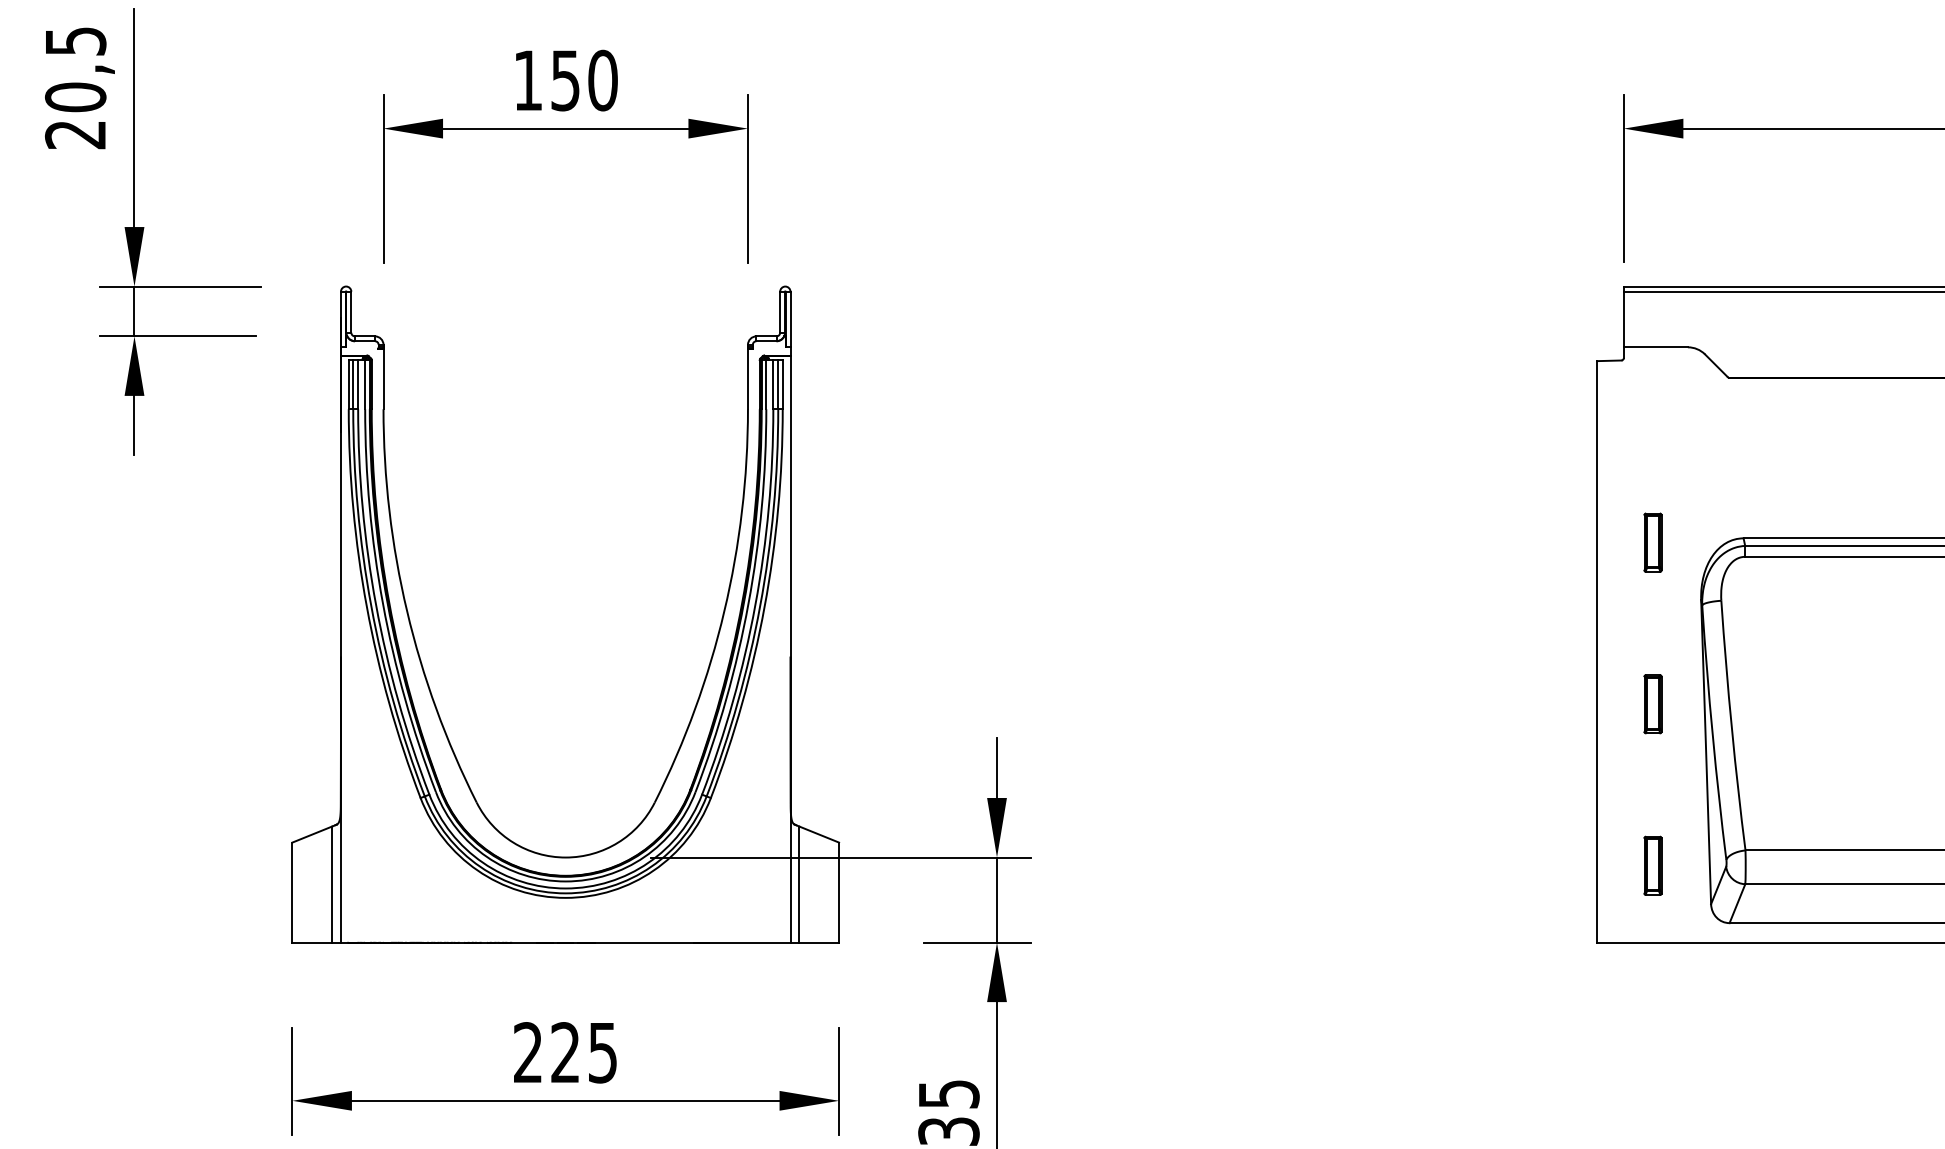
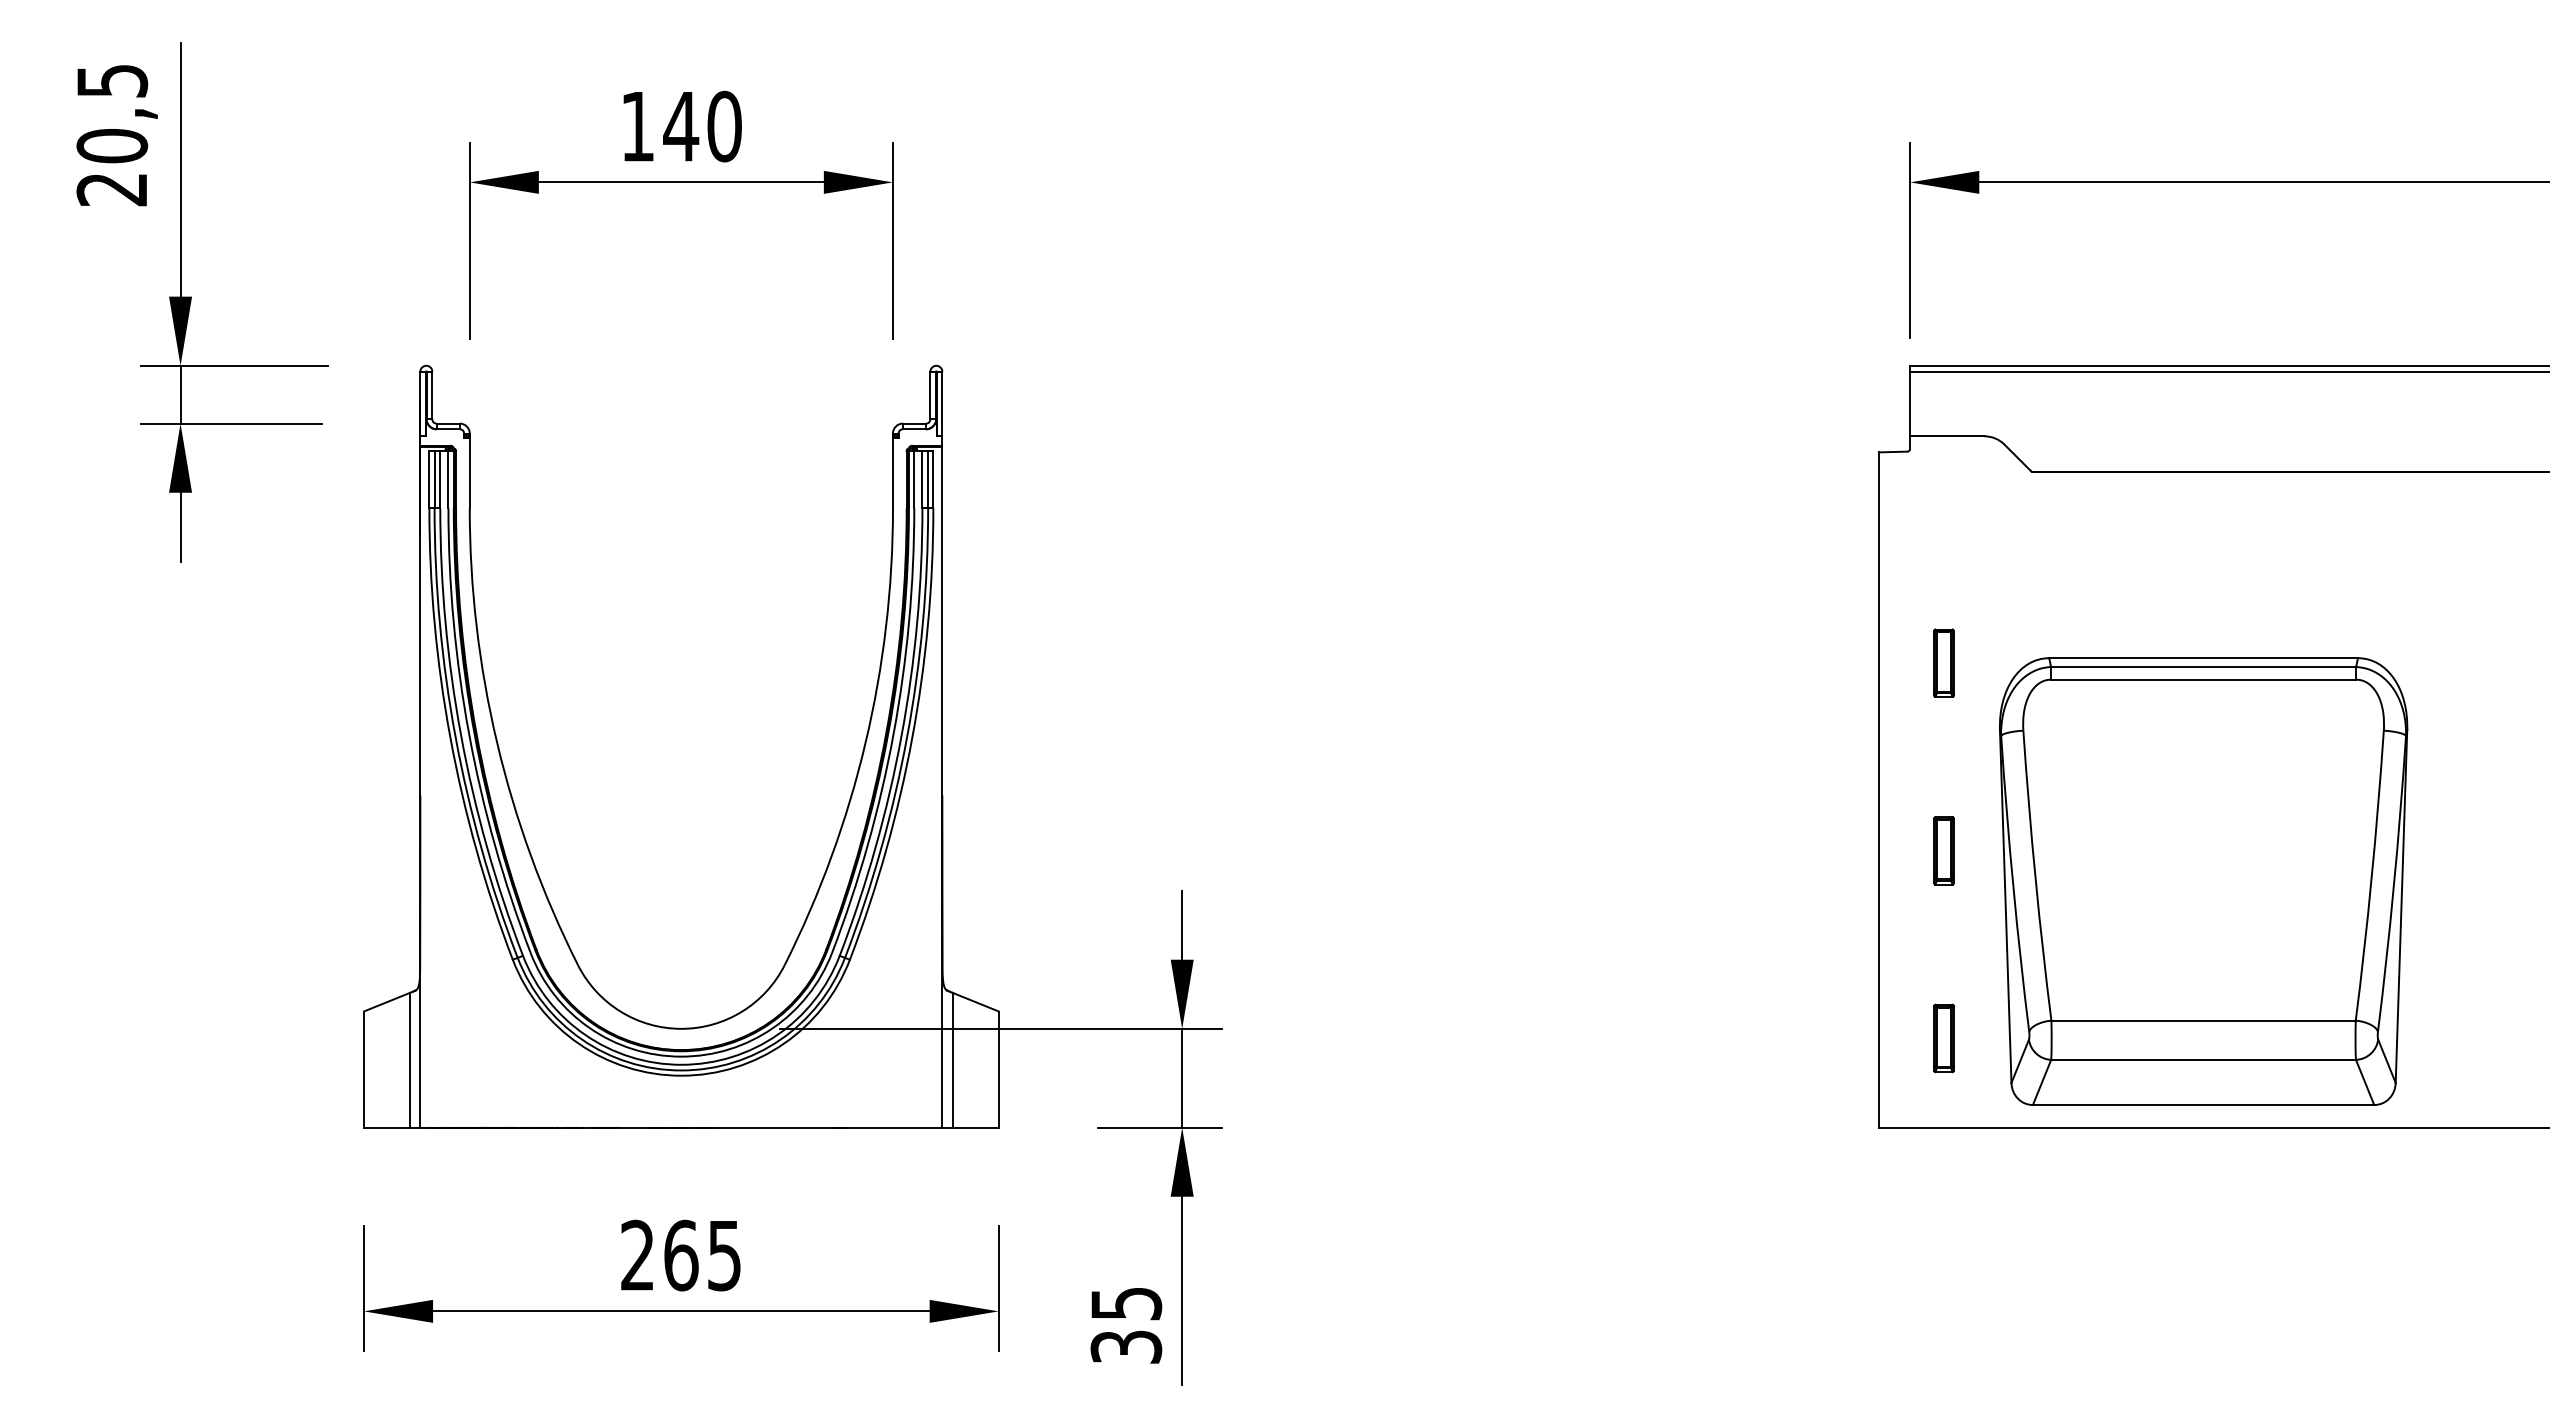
text: (565, 81) -> (681, 127), 150 -> 140
text: (565, 1052) -> (681, 1255), 225 -> 265

